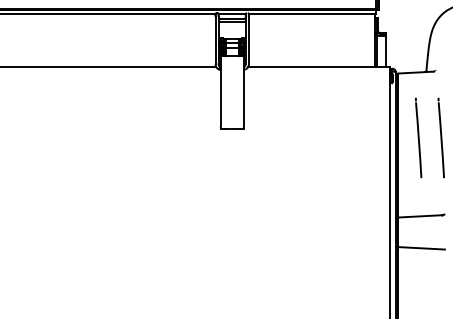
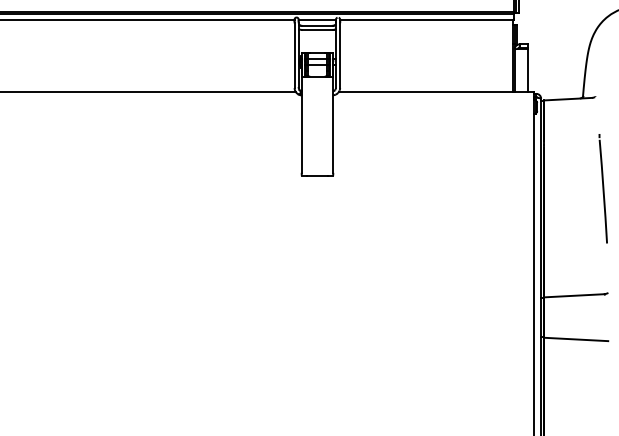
line: (418, 137) -> (571, 188), removed

